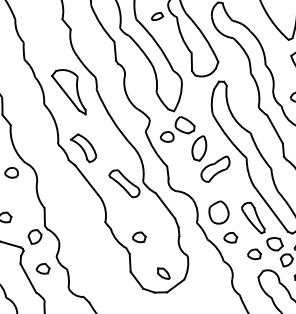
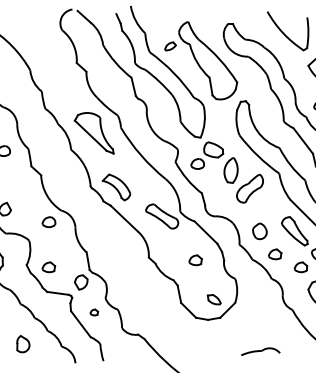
part: (218, 212) -> (259, 231), size x0.7
part: (139, 237) -> (195, 260), moved
part: (43, 268) -> (94, 312), size x0.6

